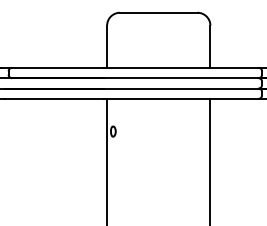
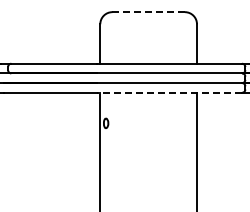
line: (159, 13) -> (149, 12), solid -> dashed
line: (181, 98) -> (169, 92), solid -> dashed

